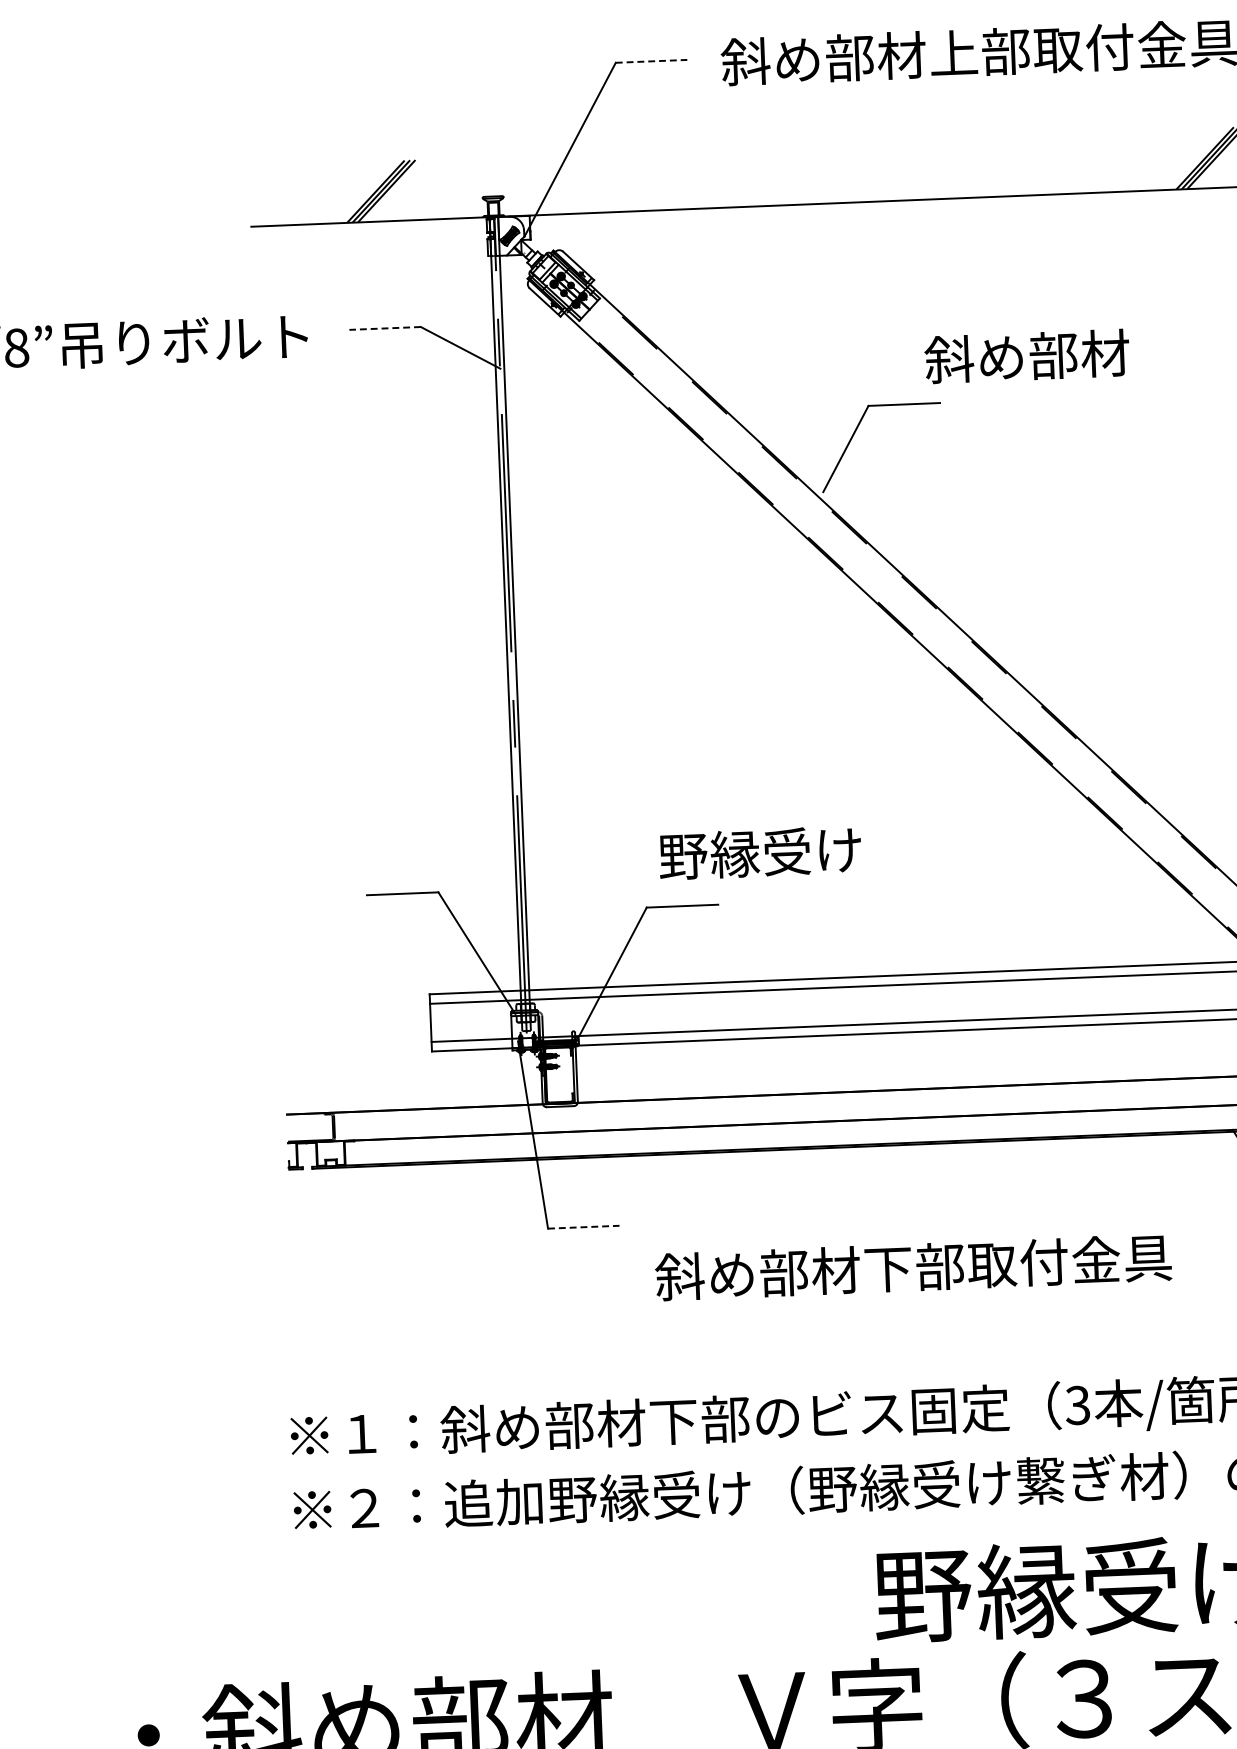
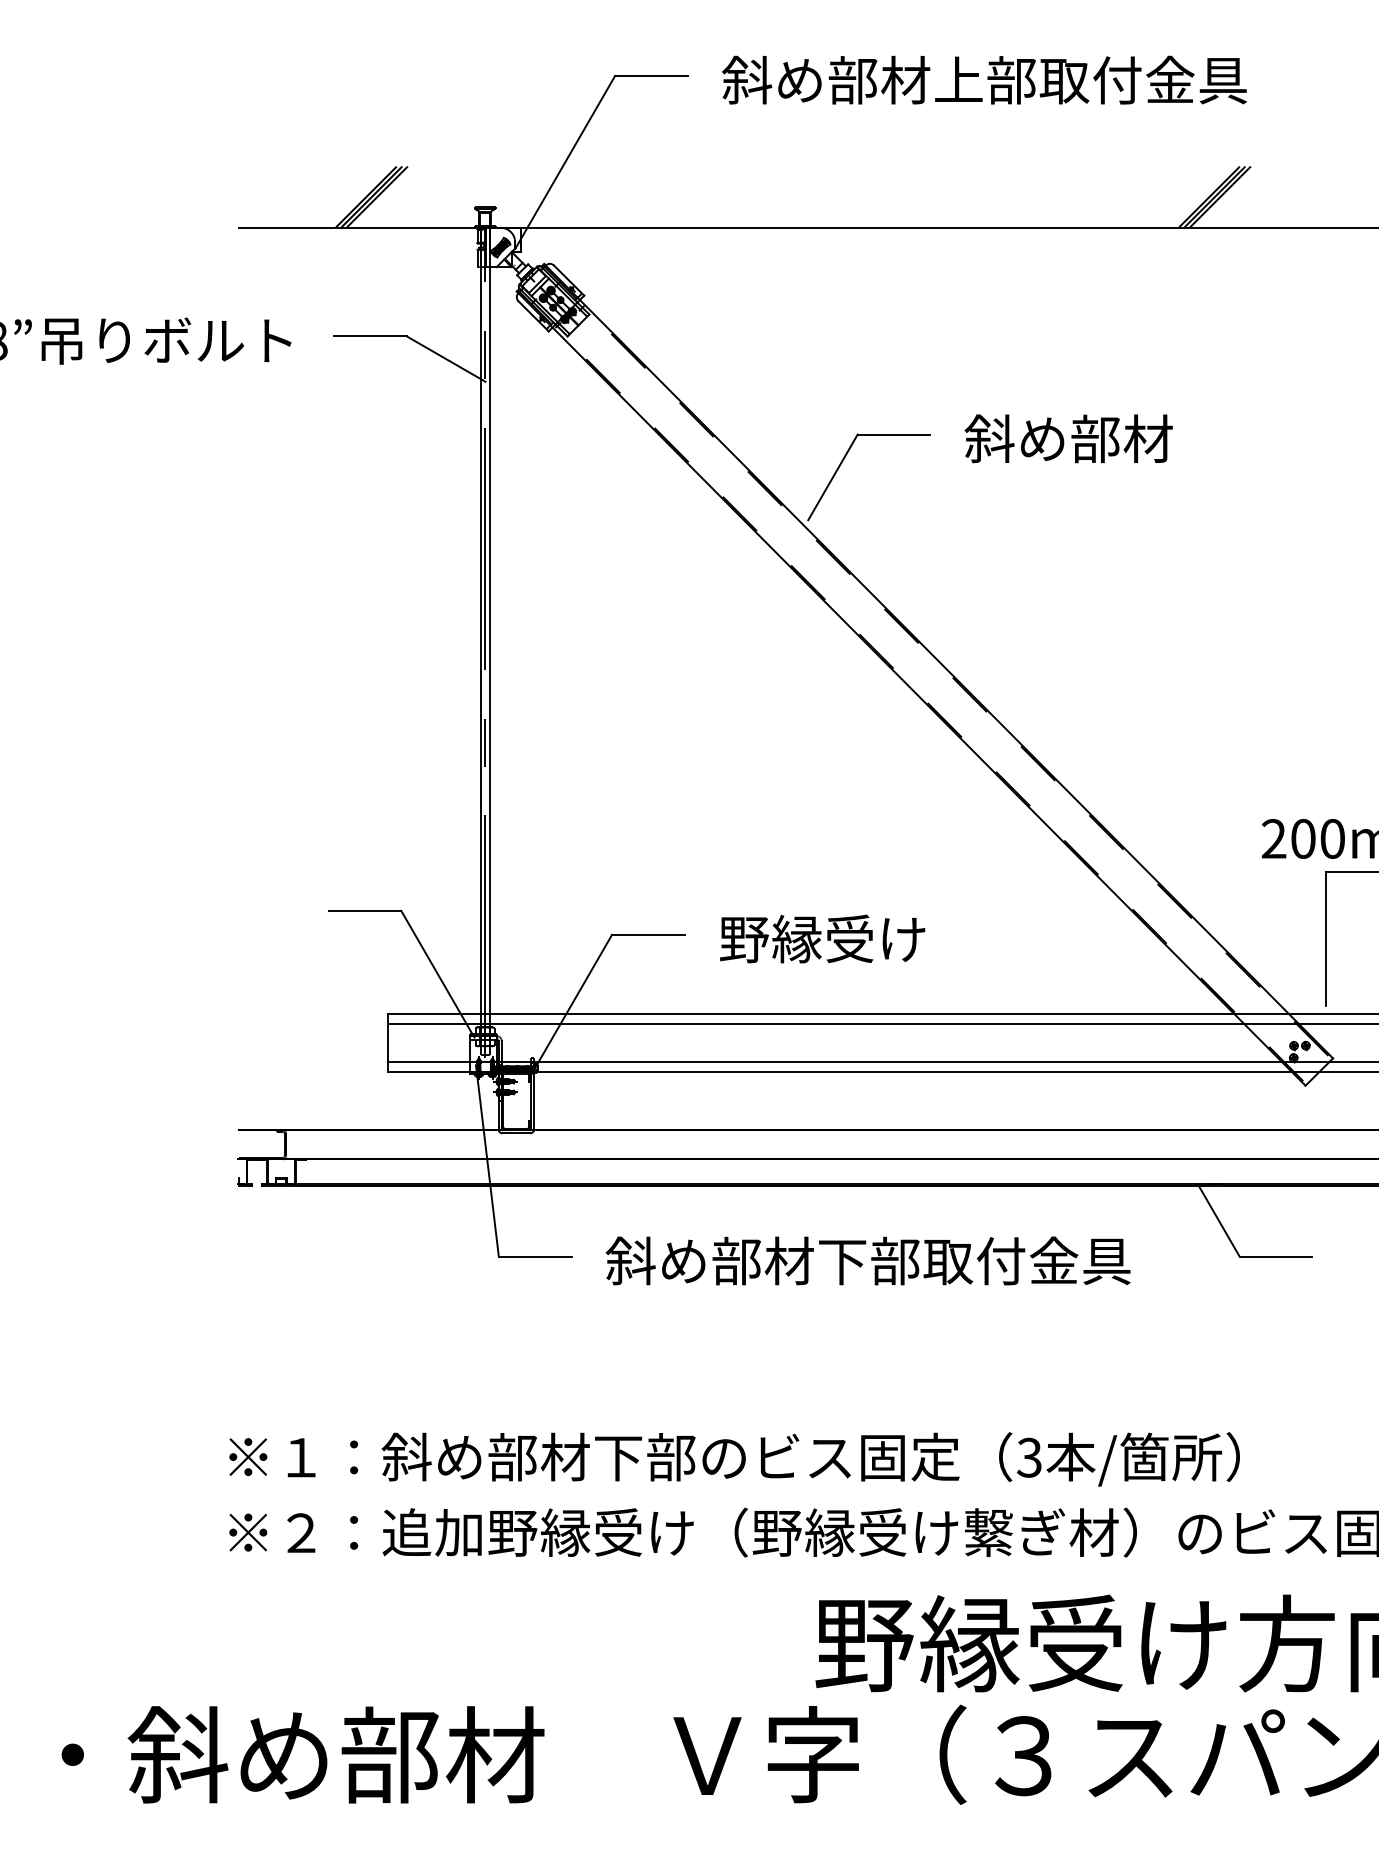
line: (651, 60) -> (651, 75), dashed -> solid
line: (384, 328) -> (369, 336), dashed -> solid
text: (1026, 356) -> (1068, 438), moved
text: (760, 852) -> (822, 938), moved
line: (584, 1227) -> (535, 1256), dashed -> solid
text: (912, 1267) -> (867, 1260), moved

